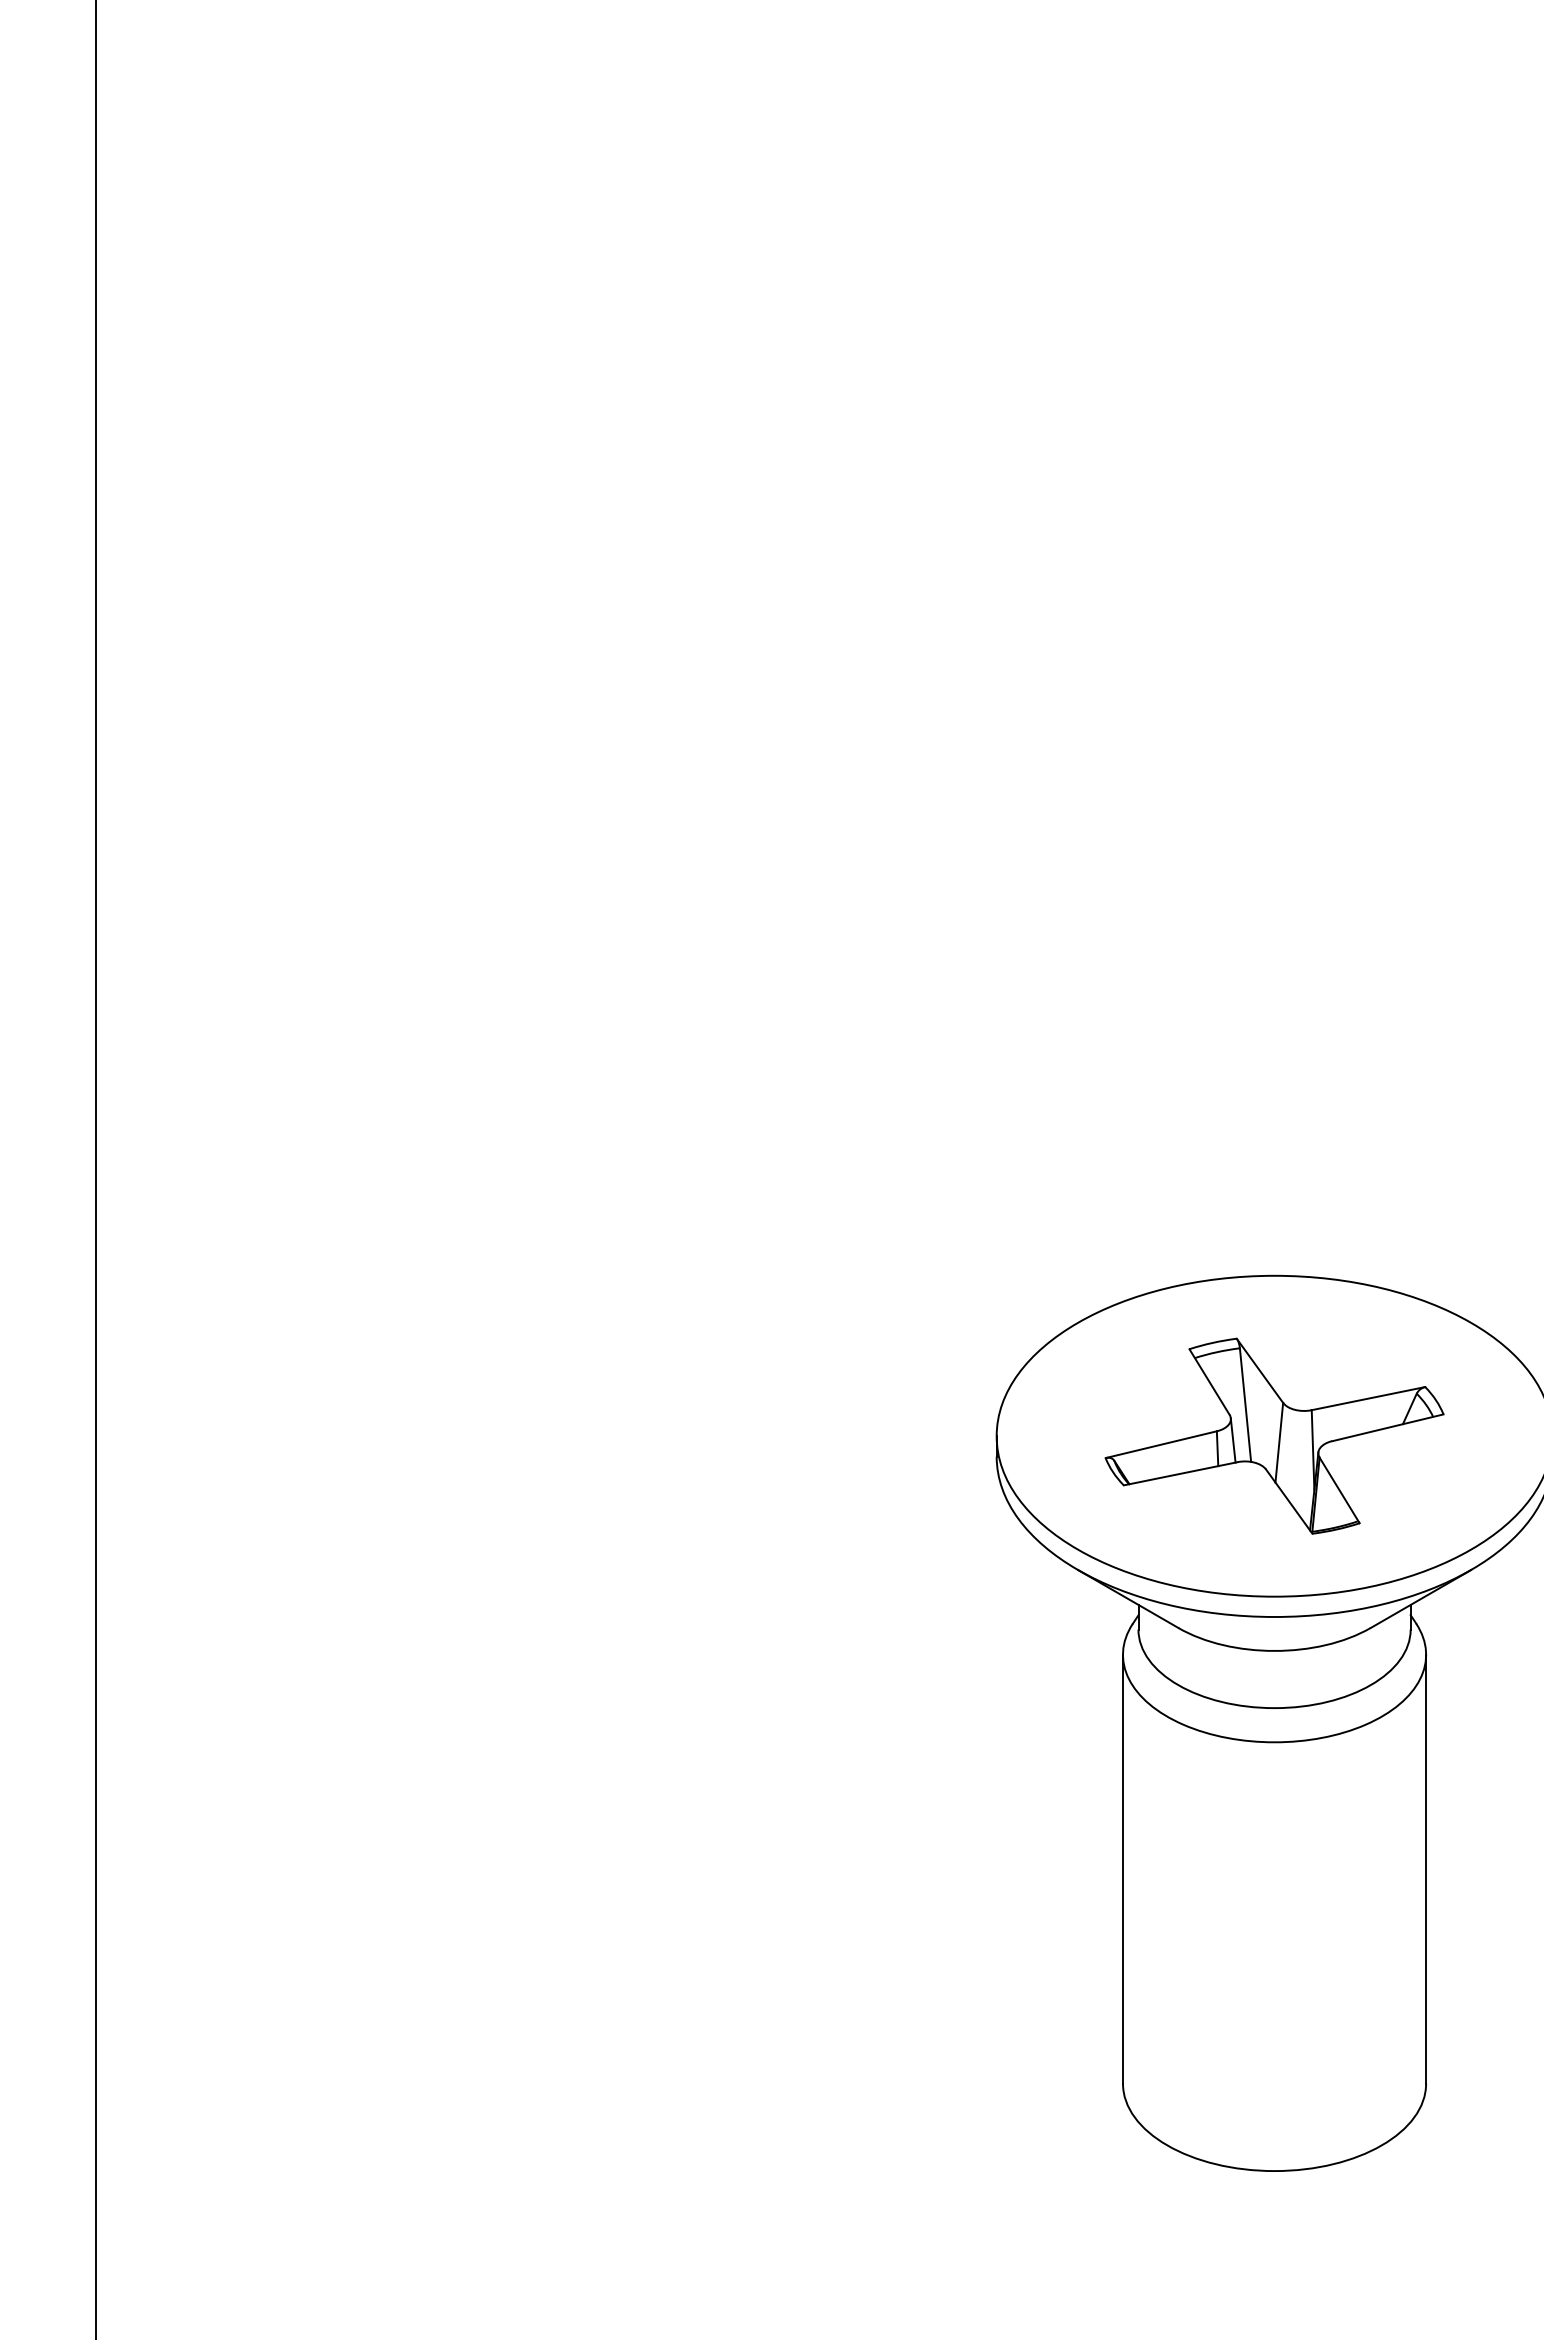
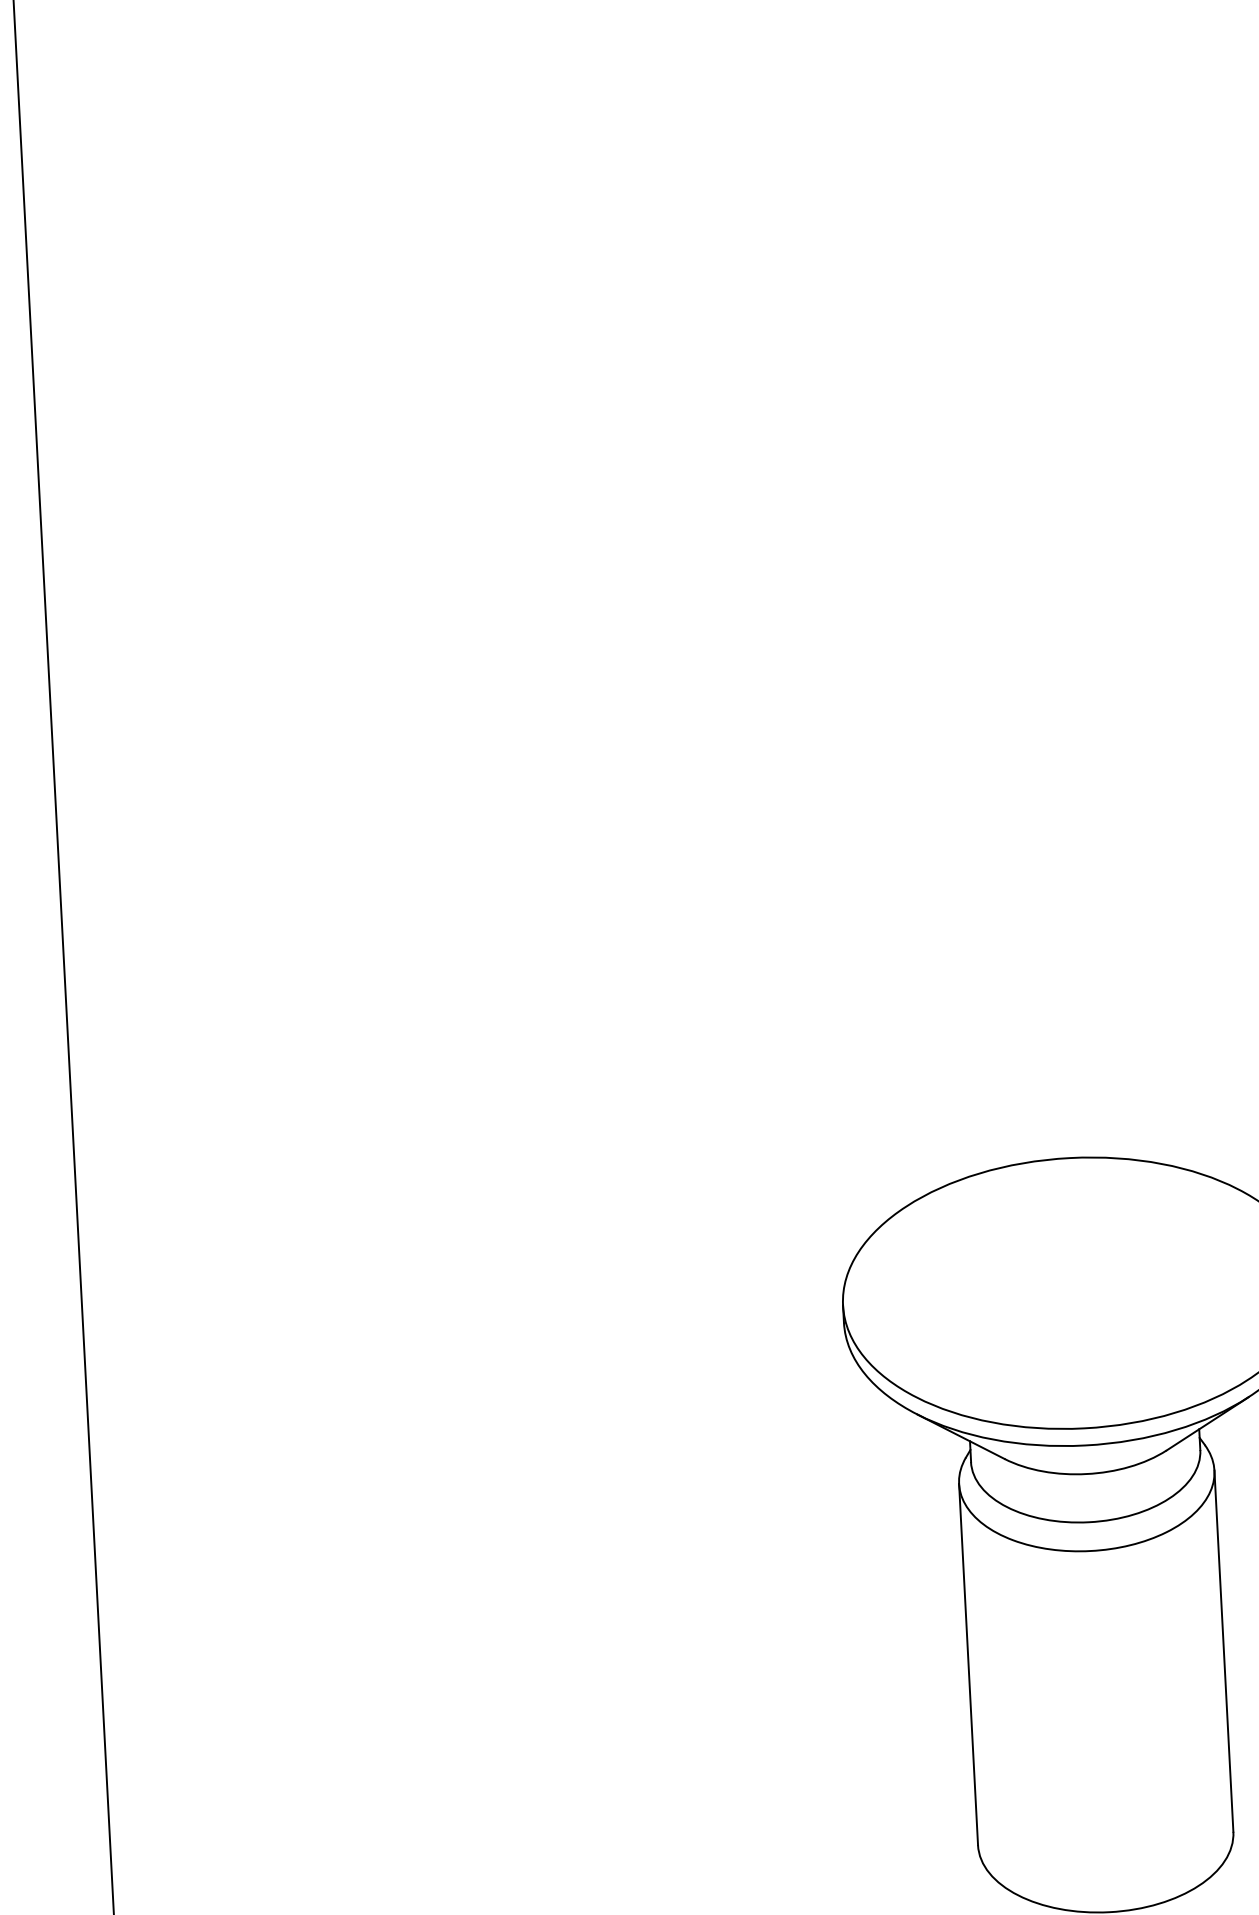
part: (1274, 1435) -> (1077, 1292), removed

